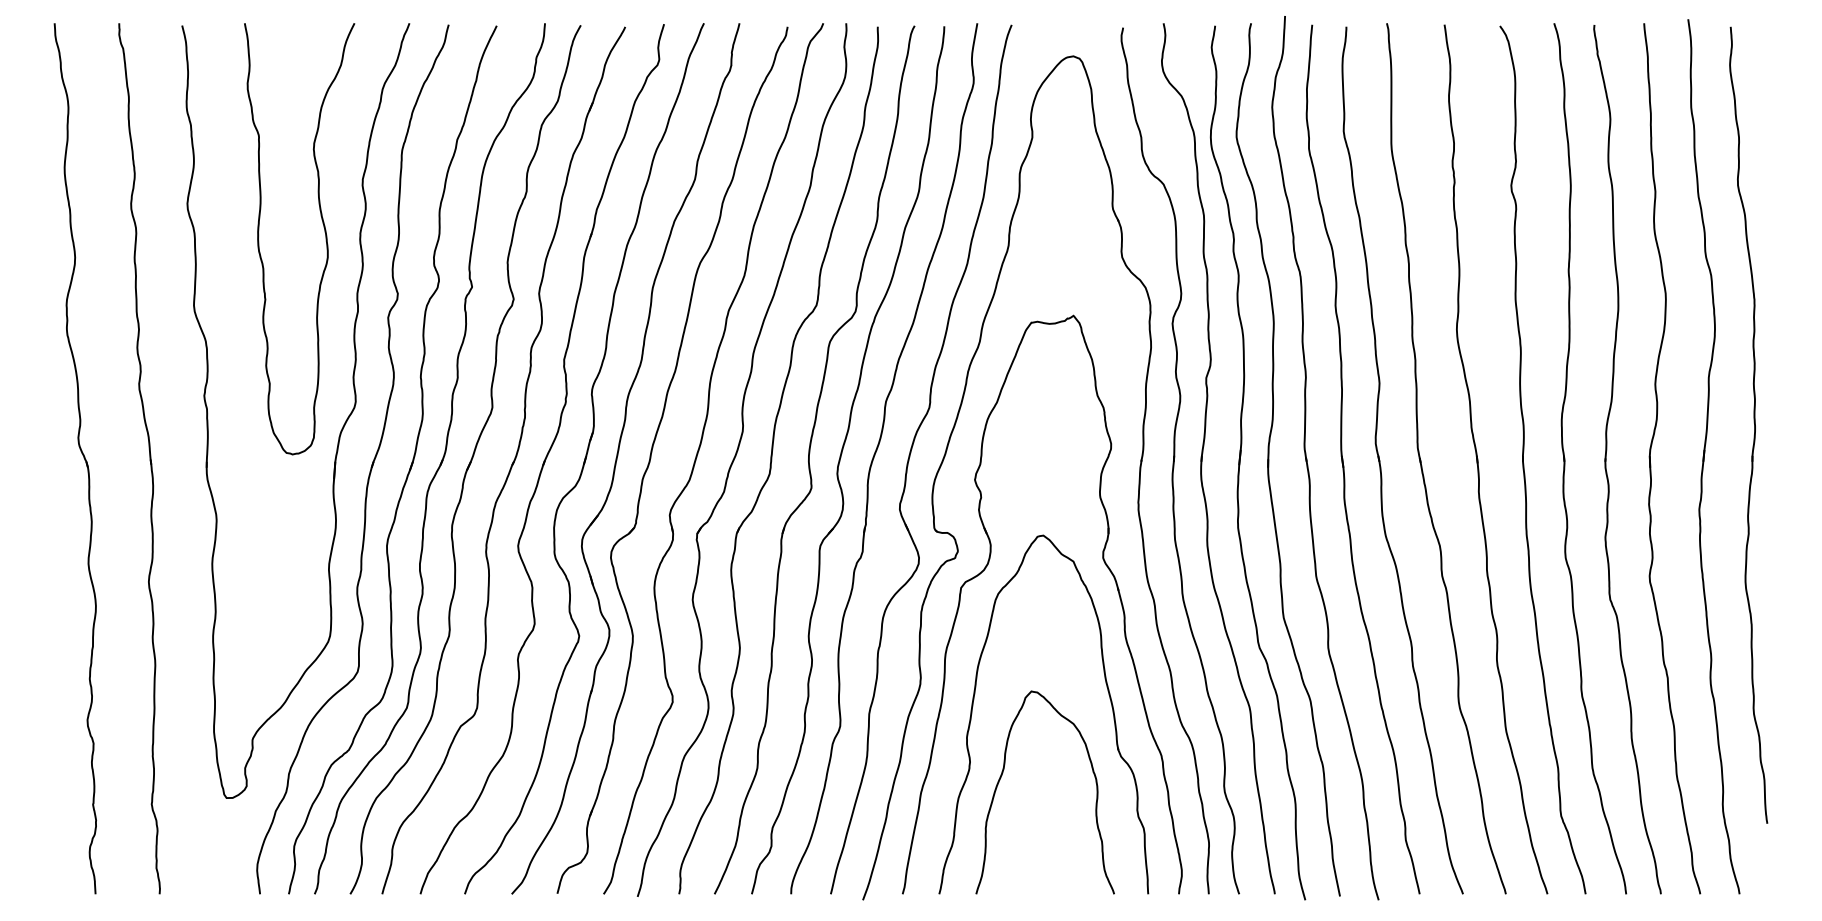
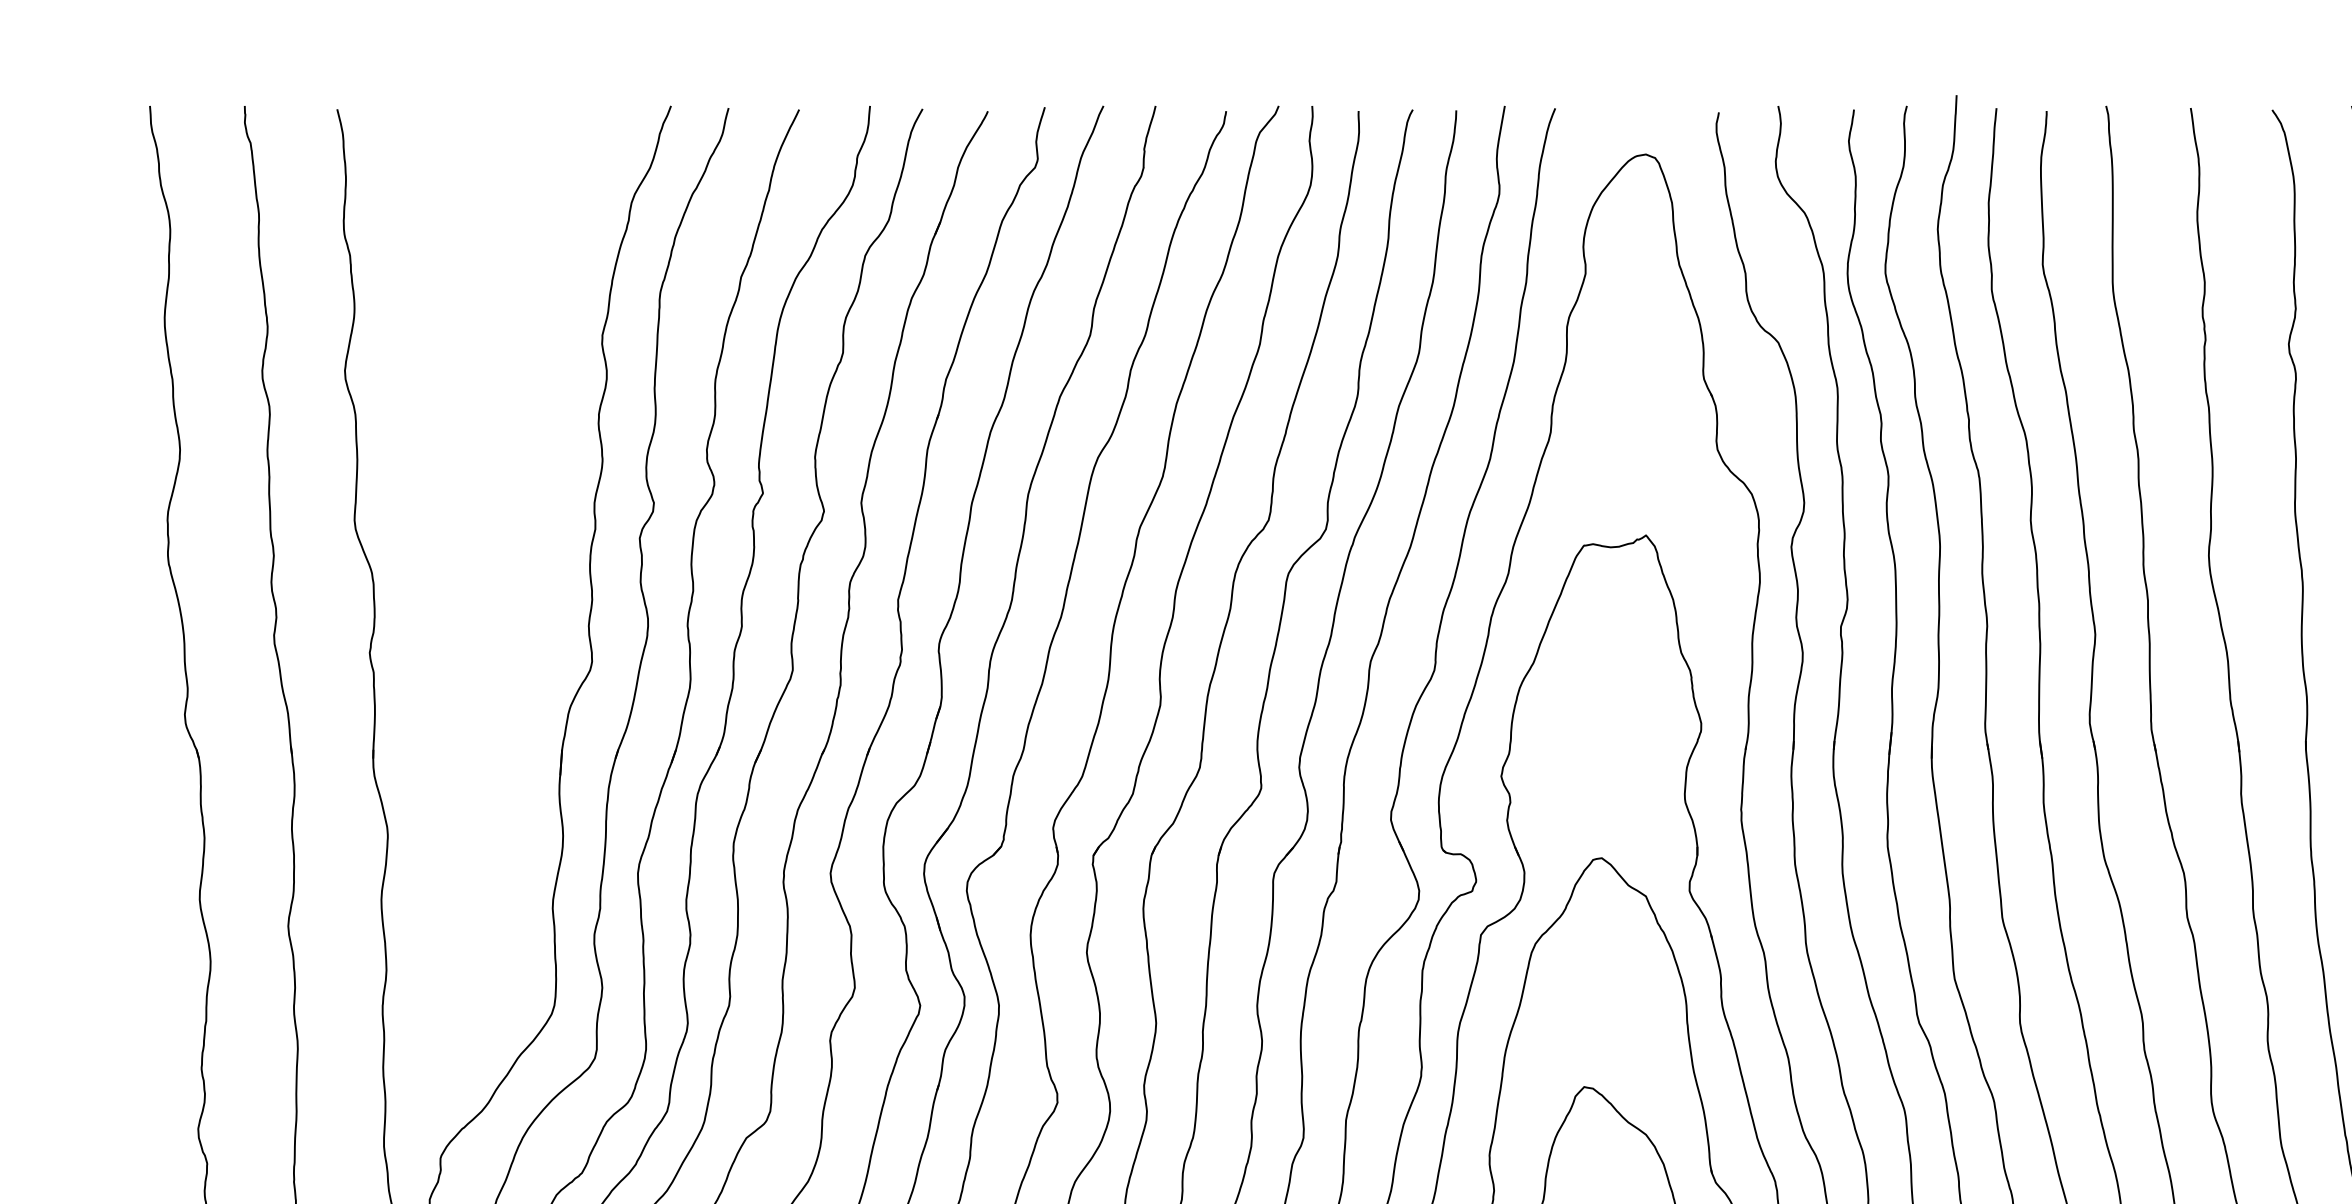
curve: (324, 232) -> (546, 413), removed

